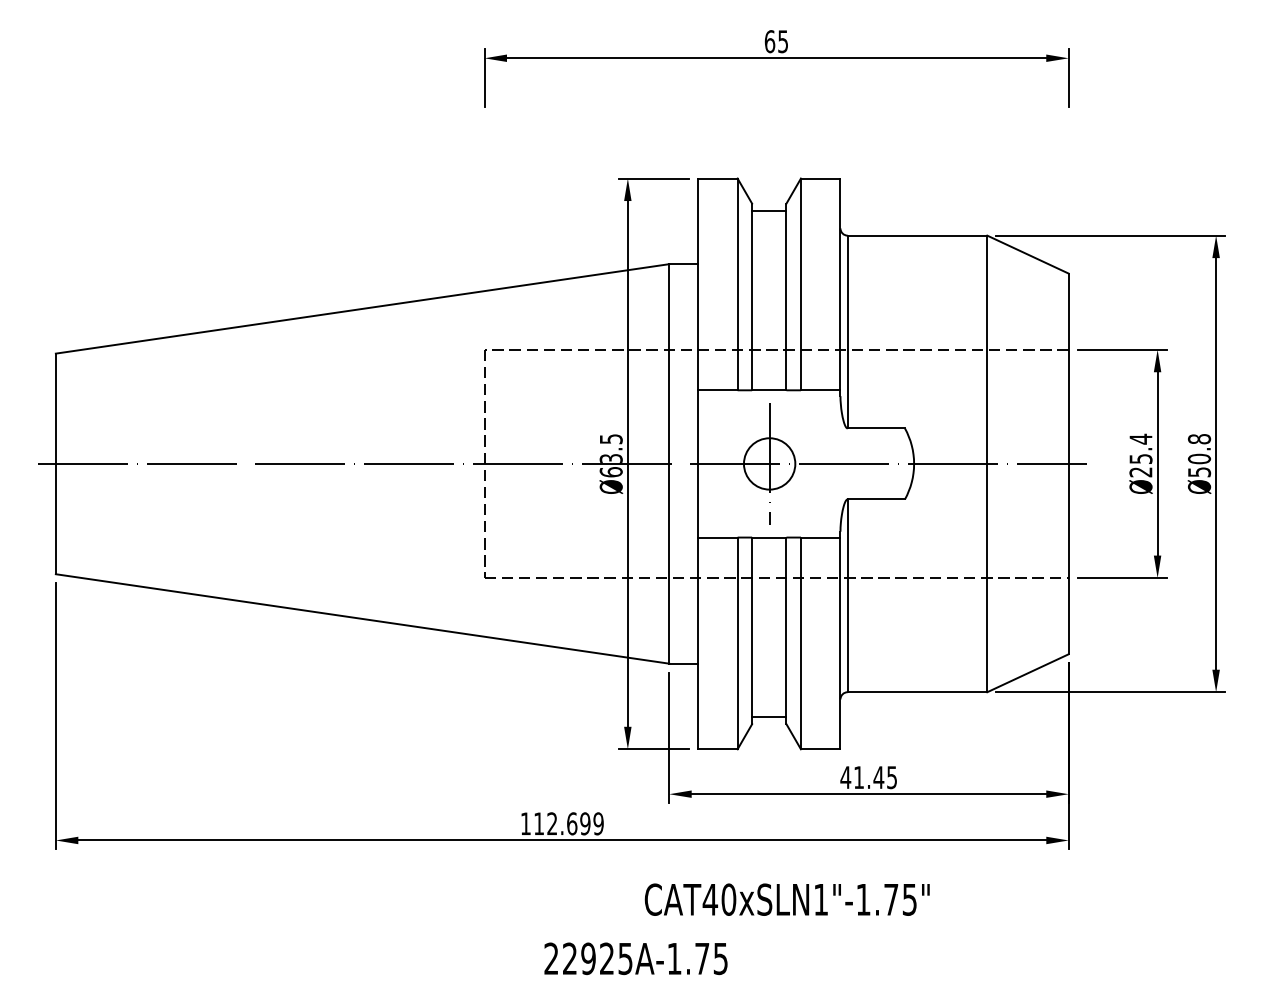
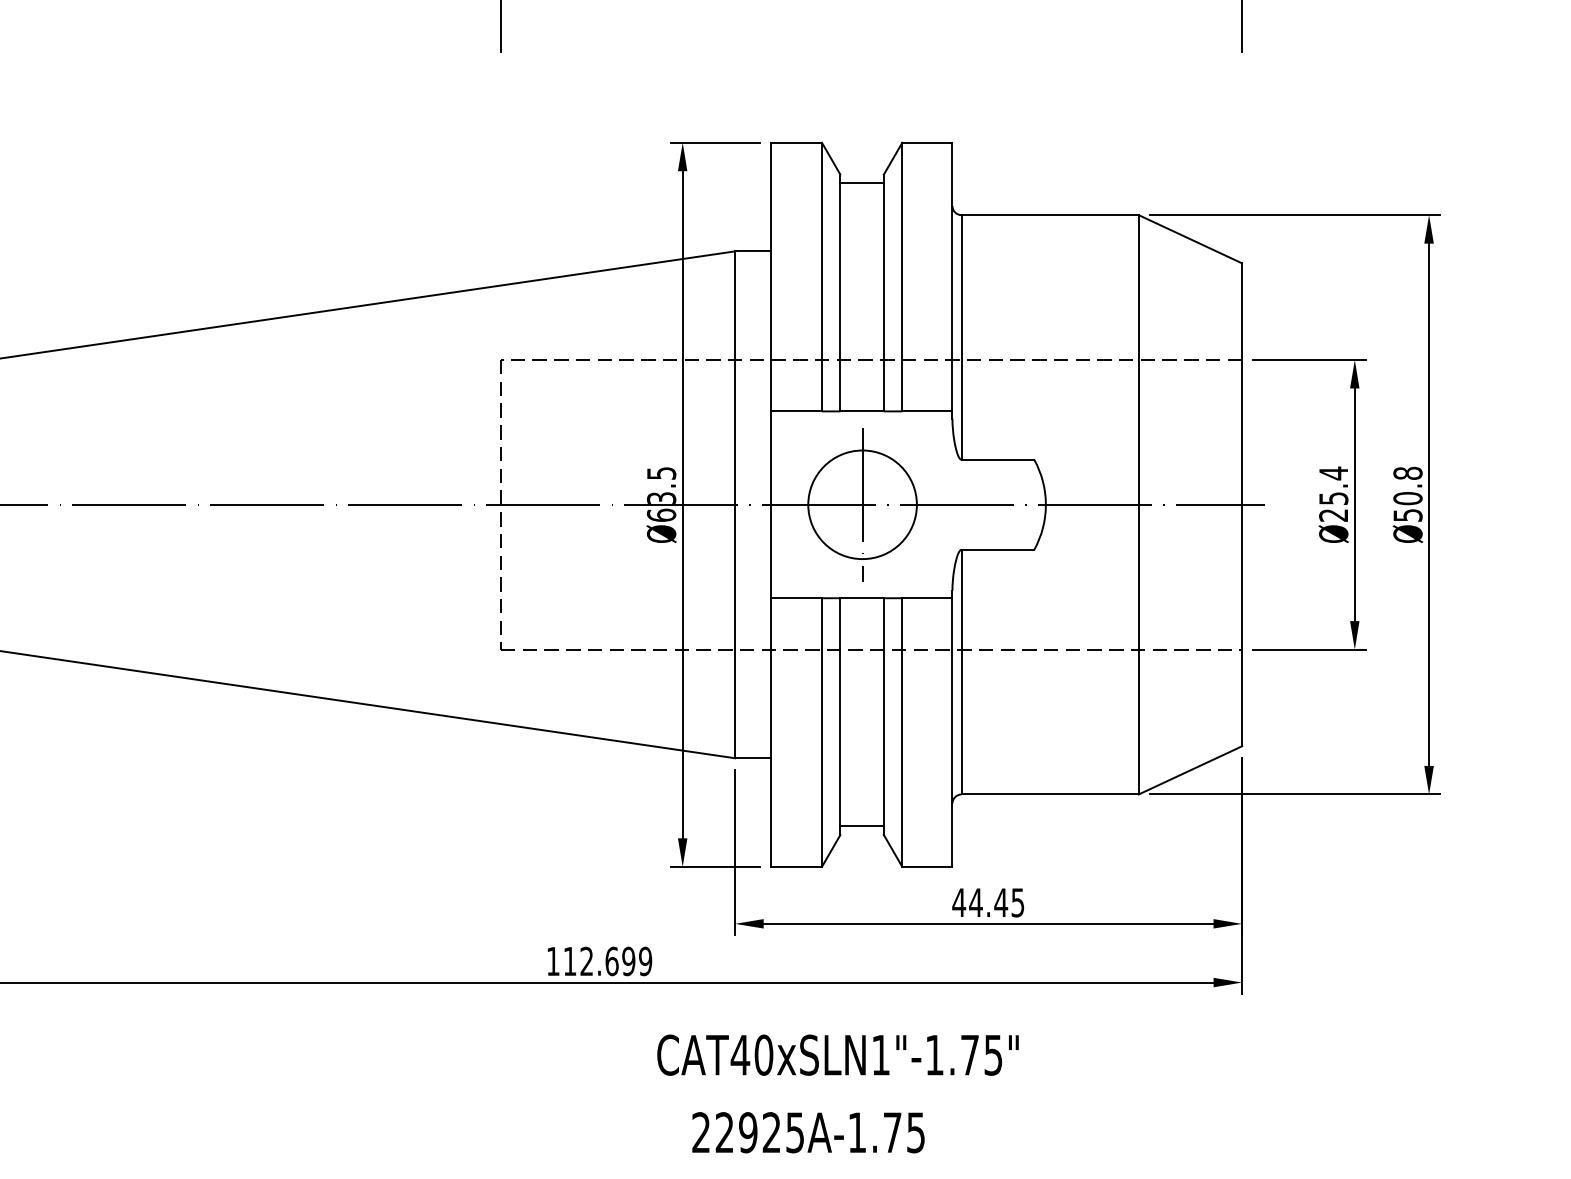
circle: (769, 463) -> (862, 504), size x1.67
text: (858, 777) -> (975, 902), 41.45 -> 44.45
text: (786, 899) -> (837, 1054), moved
text: (635, 958) -> (807, 1132), moved

